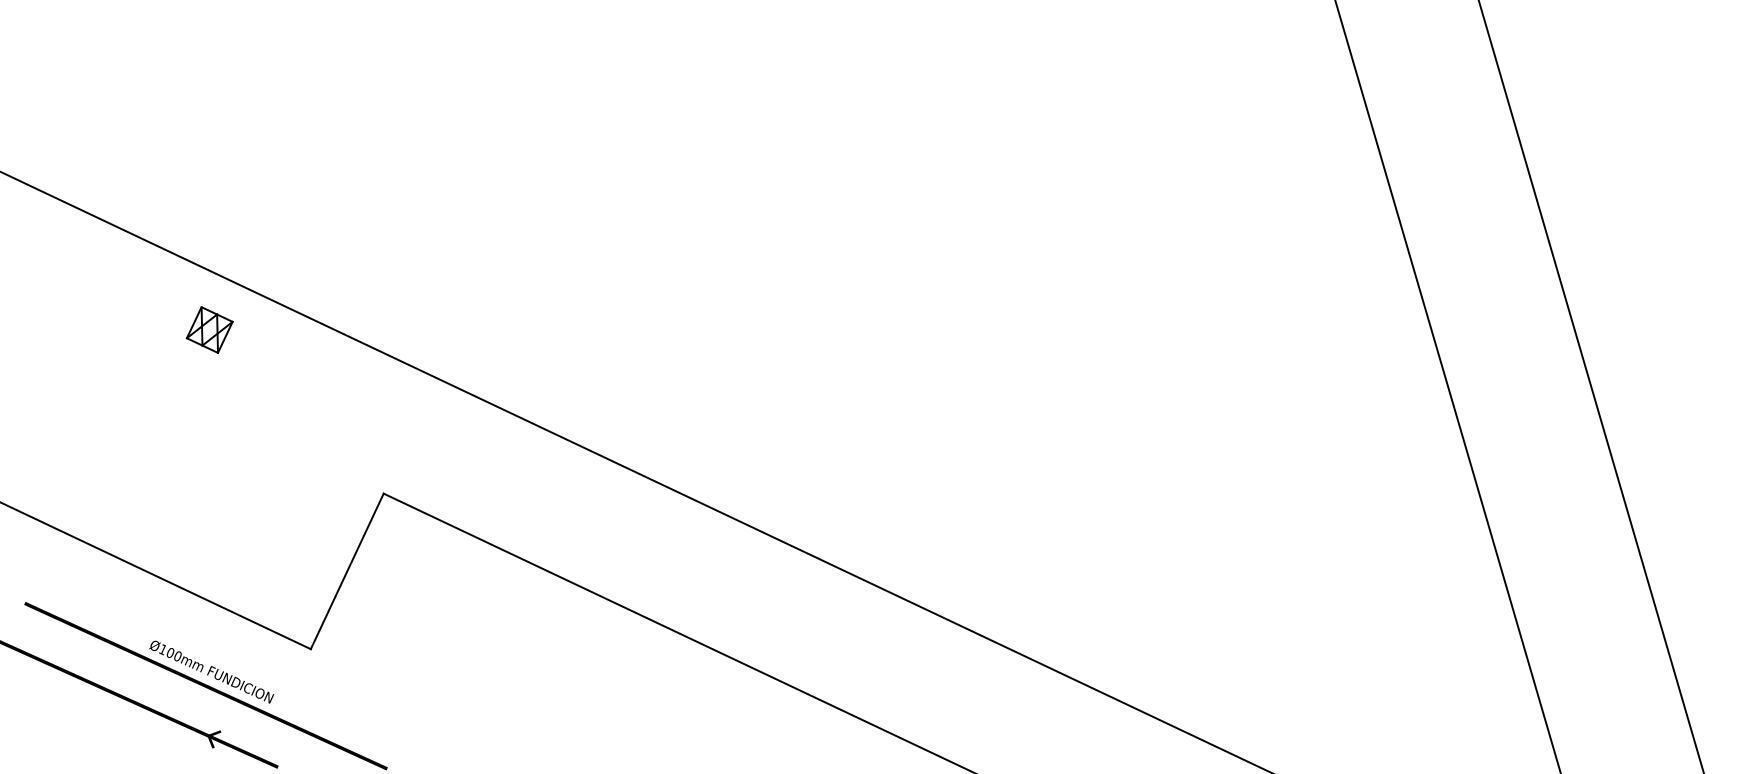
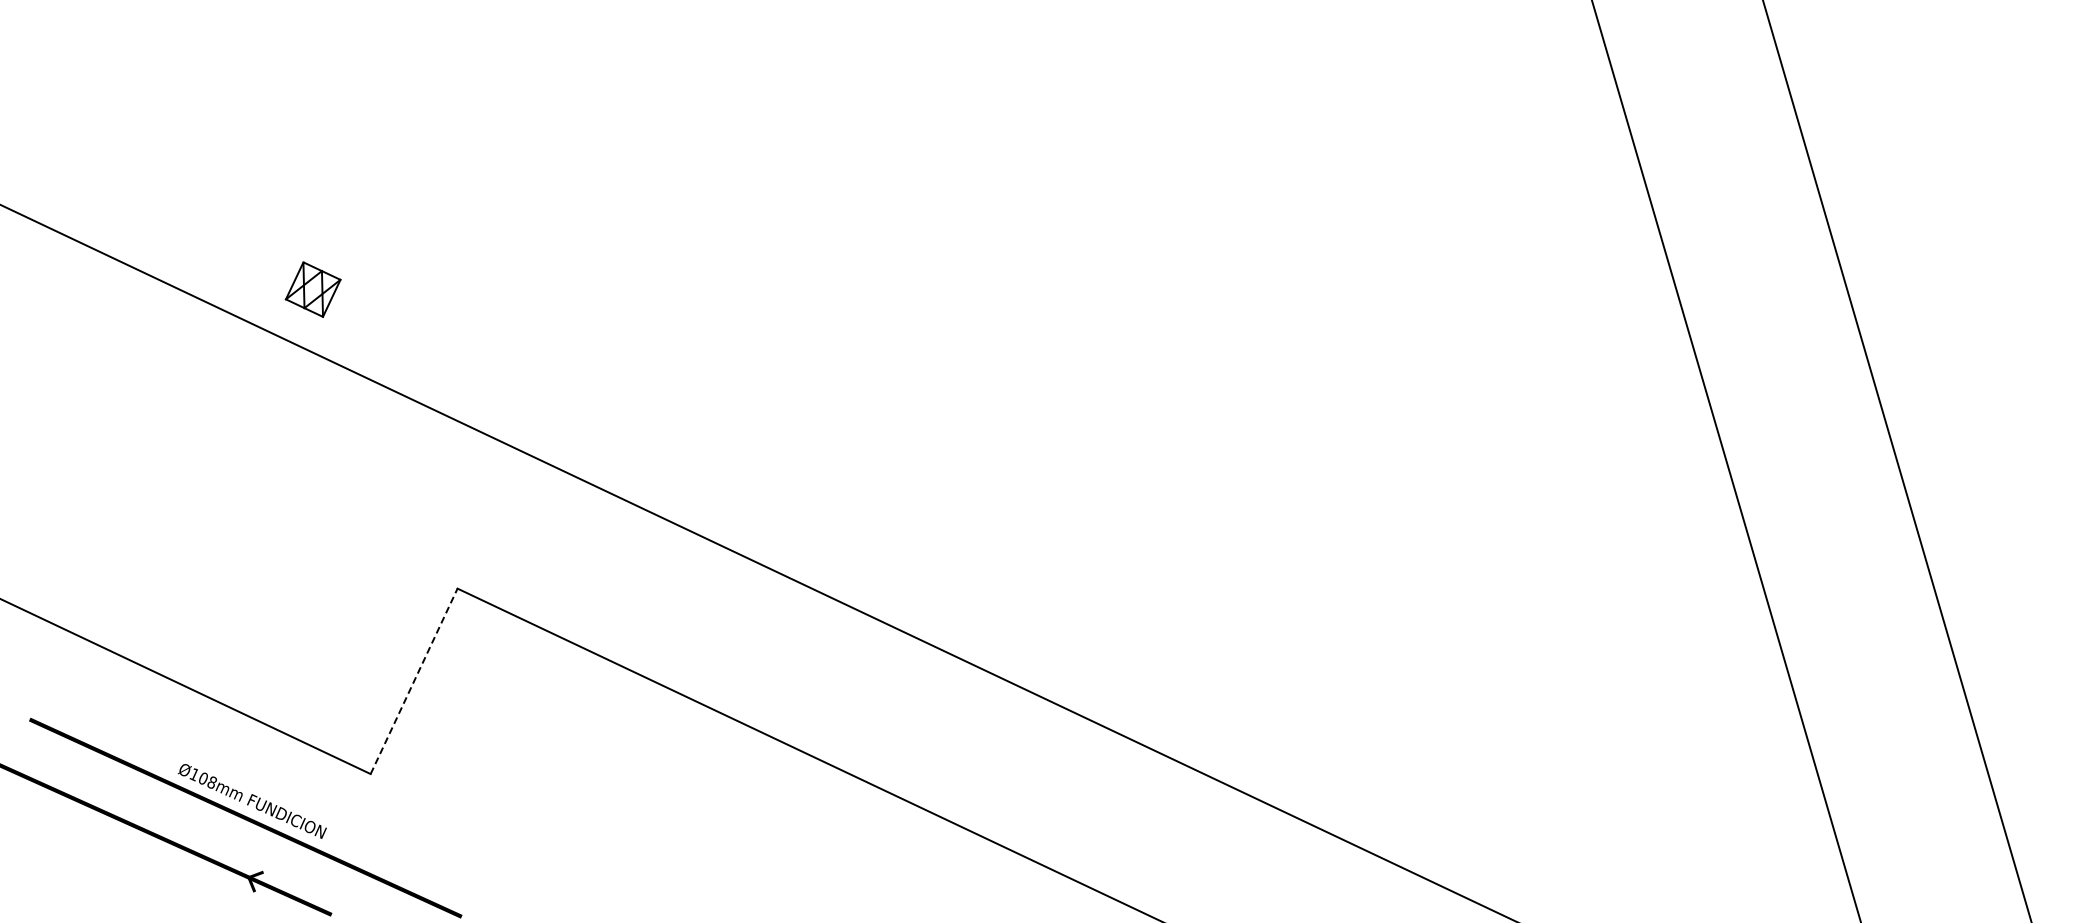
part: (209, 329) -> (312, 289), moved
line: (347, 570) -> (414, 680), solid -> dashed
text: (177, 656) -> (211, 782), Ø100mm -> Ø108mm

